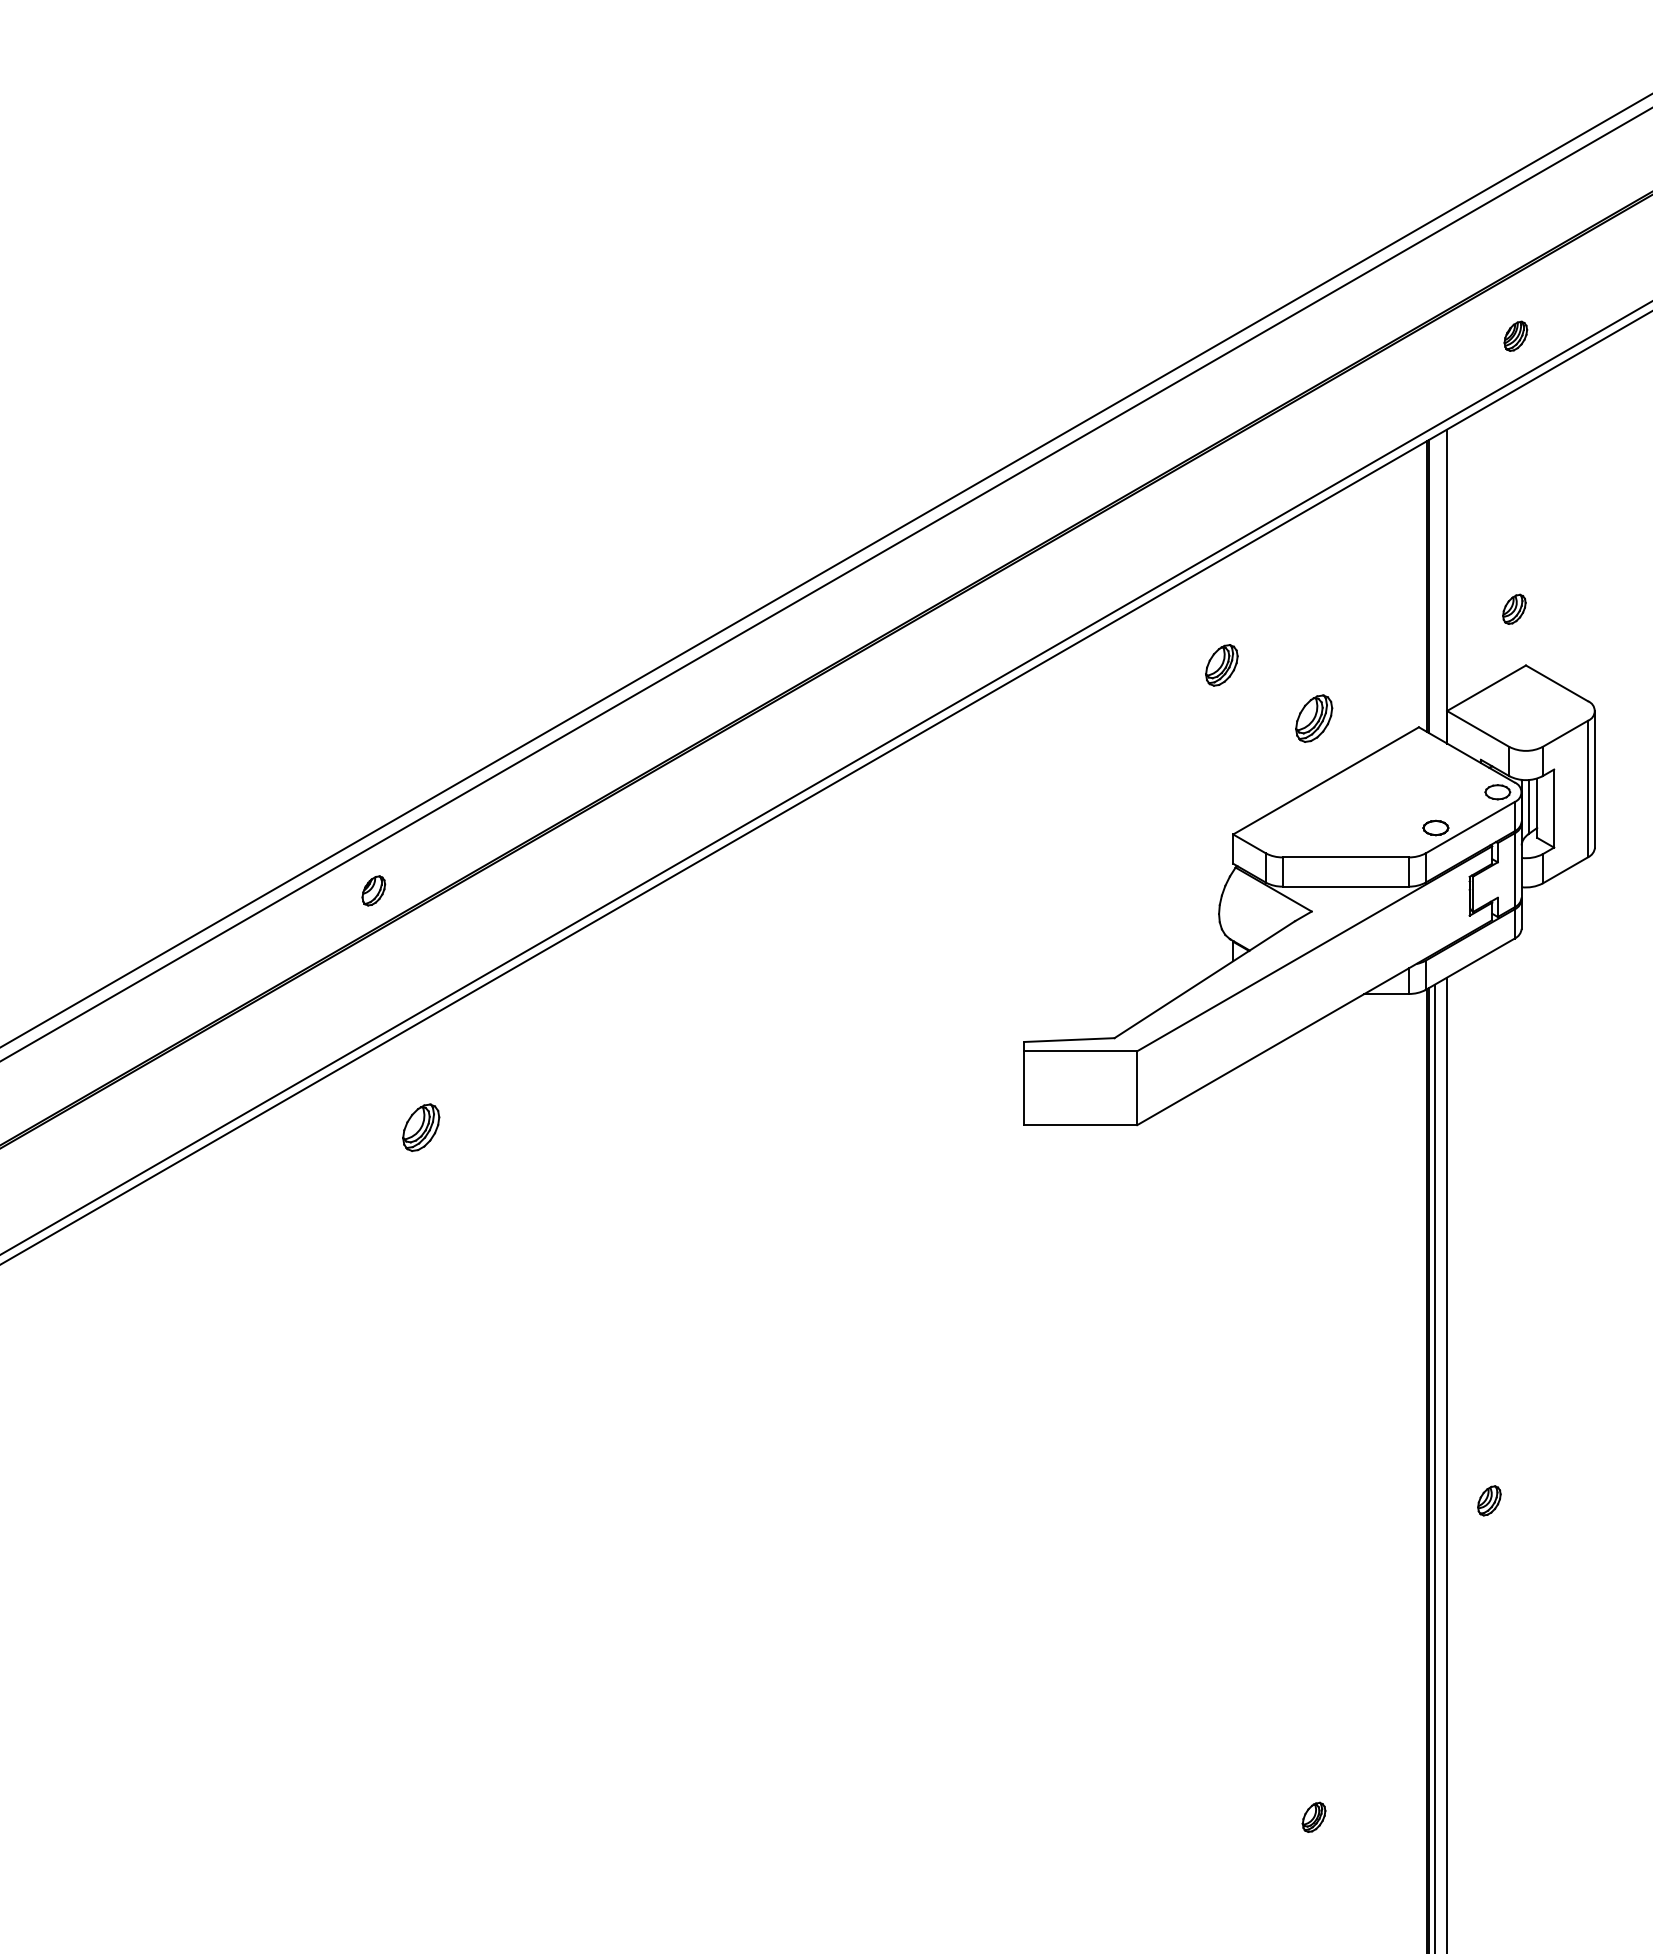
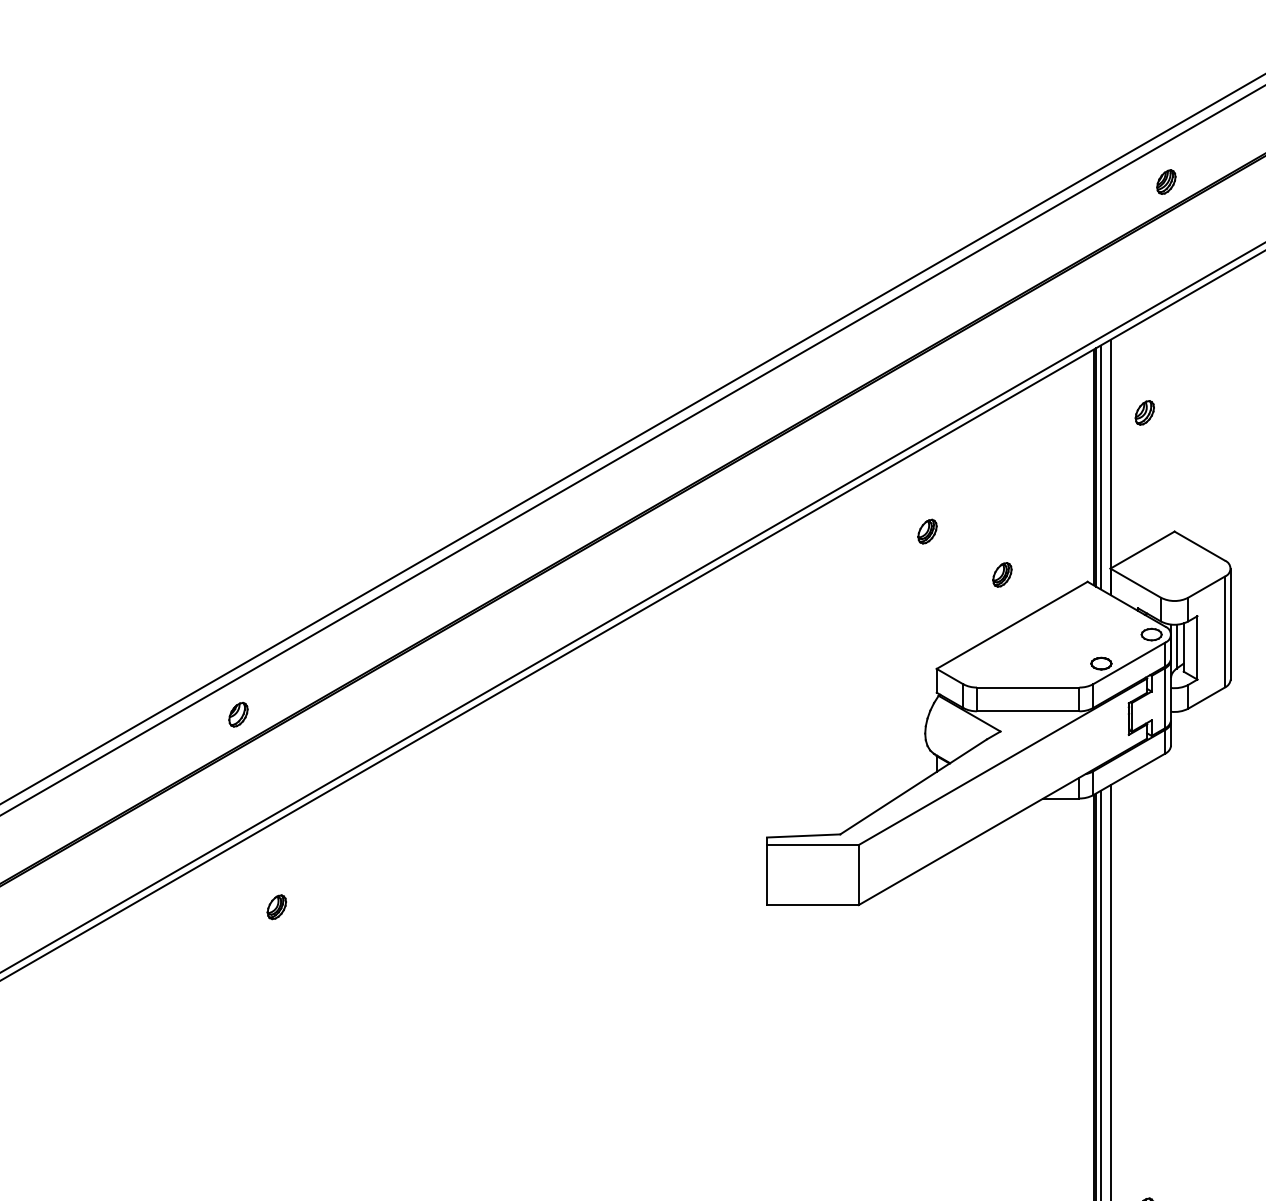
part: (1515, 335) -> (1166, 181), moved
line: (1435, 586) -> (1101, 467), added
part: (1514, 608) -> (1144, 412), moved
part: (1221, 665) -> (927, 531), size x0.71
part: (1313, 718) -> (1001, 574), size x0.62
part: (420, 1127) -> (276, 906), size x0.62

